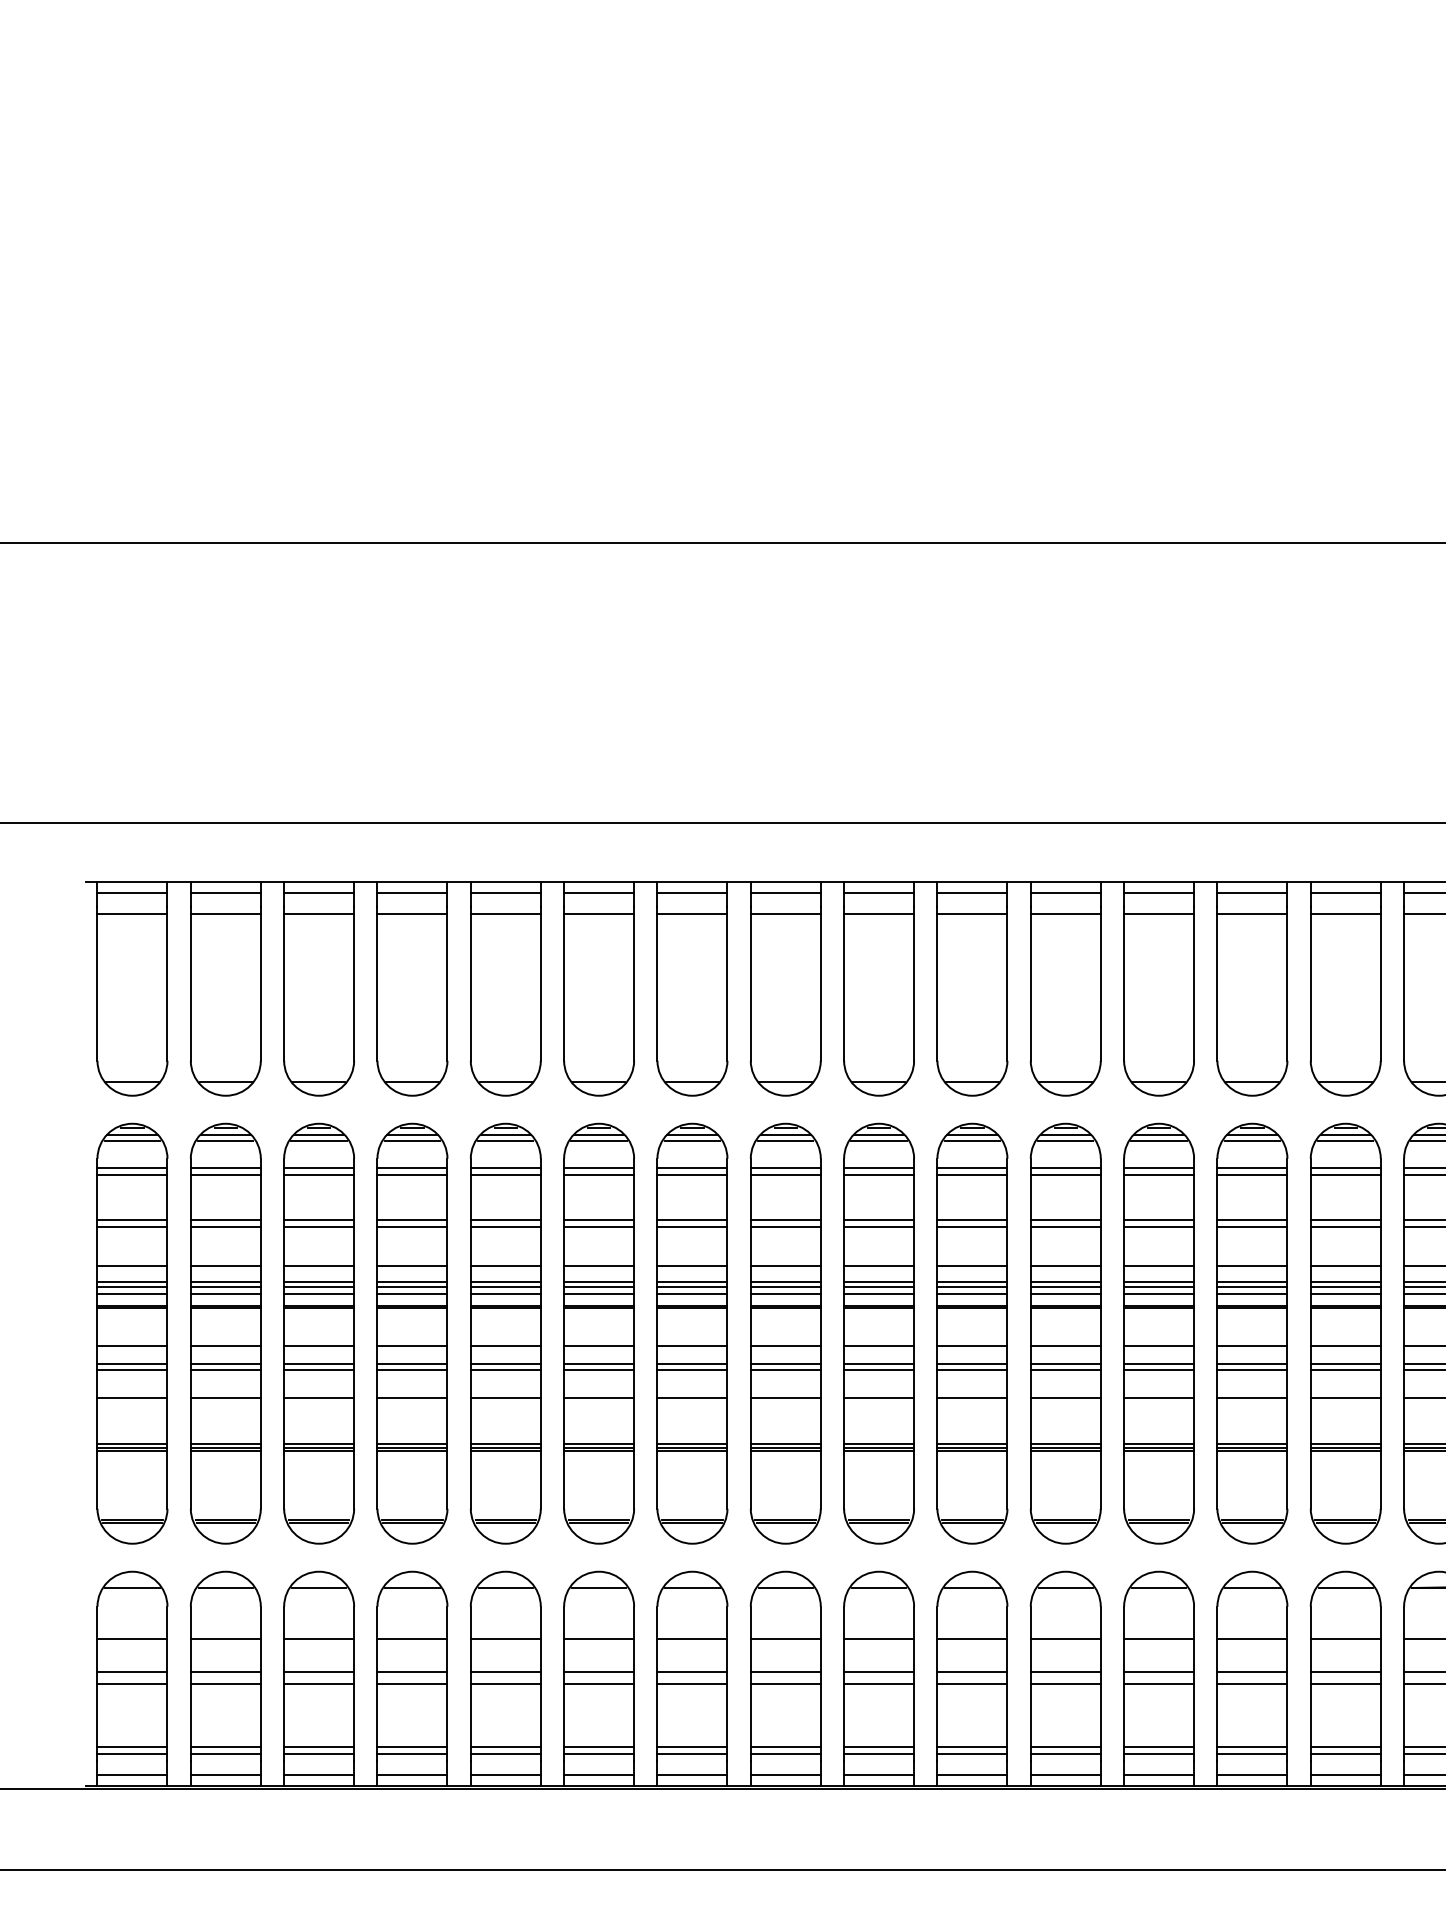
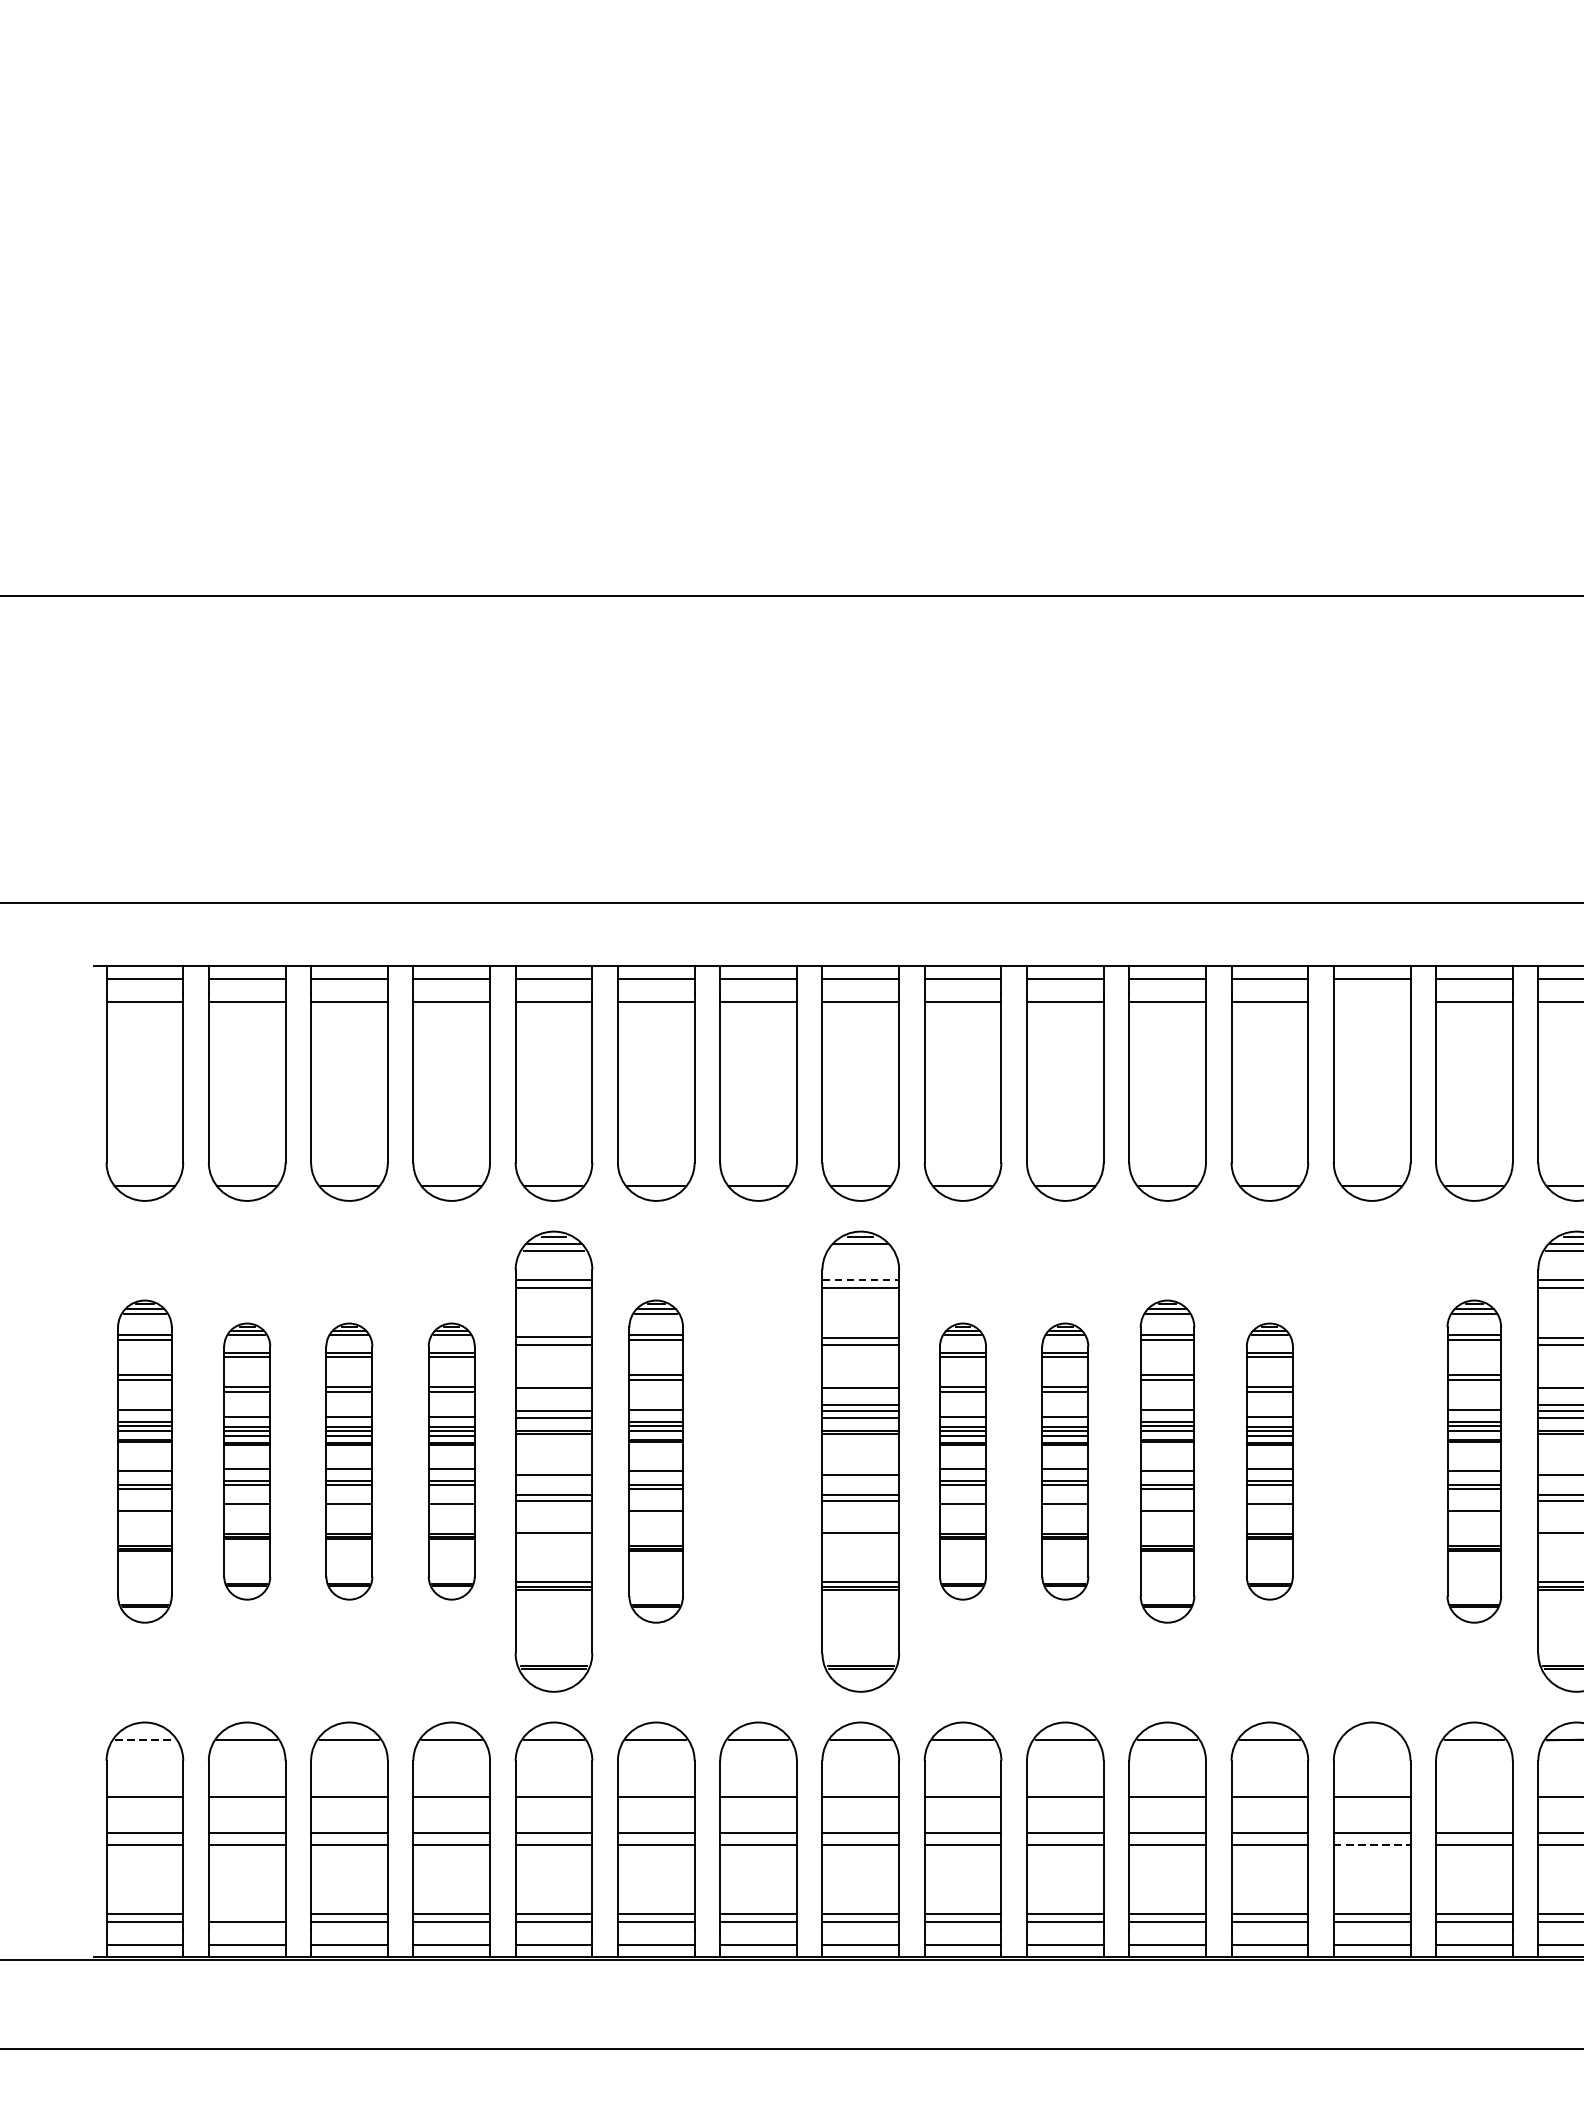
line: (1252, 913) -> (1372, 1001), removed
line: (785, 1141) -> (860, 1251), removed
line: (785, 1168) -> (860, 1280), solid -> dashed
line: (505, 1281) -> (553, 1404), removed
part: (132, 1333) -> (144, 1461), size x0.7
part: (225, 1333) -> (246, 1461), size x0.6
part: (318, 1333) -> (348, 1461), size x0.6
part: (412, 1333) -> (451, 1461), size x0.6
part: (598, 1333) -> (655, 1461), size x0.7
part: (692, 1333) -> (758, 1461), removed
part: (878, 1333) -> (962, 1461), size x0.6
part: (972, 1333) -> (1065, 1461), size x0.6
part: (1065, 1333) -> (1167, 1461), size x0.7
part: (1158, 1333) -> (1269, 1461), size x0.6
part: (1252, 1333) -> (1372, 1461), removed
part: (1345, 1333) -> (1474, 1461), size x0.7
line: (132, 1587) -> (144, 1739), solid -> dashed
line: (1252, 1587) -> (1372, 1739), removed
line: (1345, 1639) -> (1474, 1796), removed
line: (1252, 1683) -> (1372, 1844), solid -> dashed
line: (225, 1746) -> (246, 1914), removed

